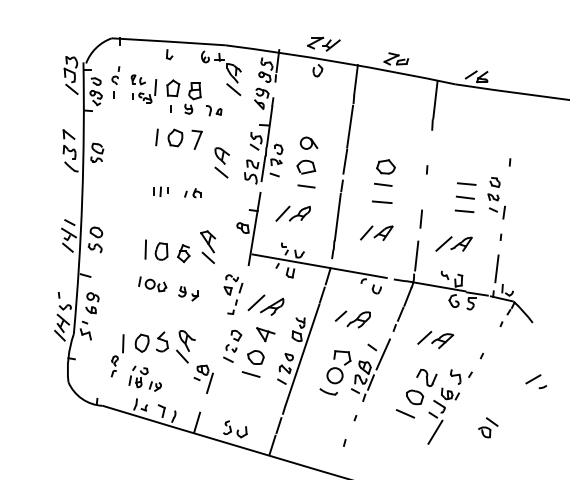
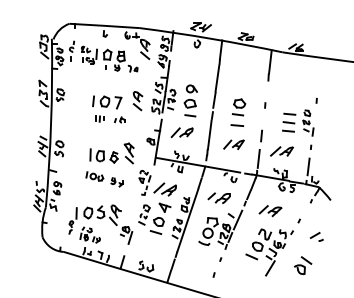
part: (179, 139) -> (107, 102), moved
part: (535, 380) -> (316, 236), moved
part: (488, 427) -> (303, 265), size x1.43

